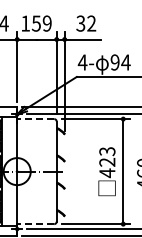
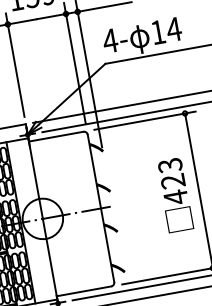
text: (114, 62) -> (157, 32), 94 -> 14
line: (35, 119) -> (55, 137), dashed -> solid
line: (35, 224) -> (83, 291), dashed -> solid

